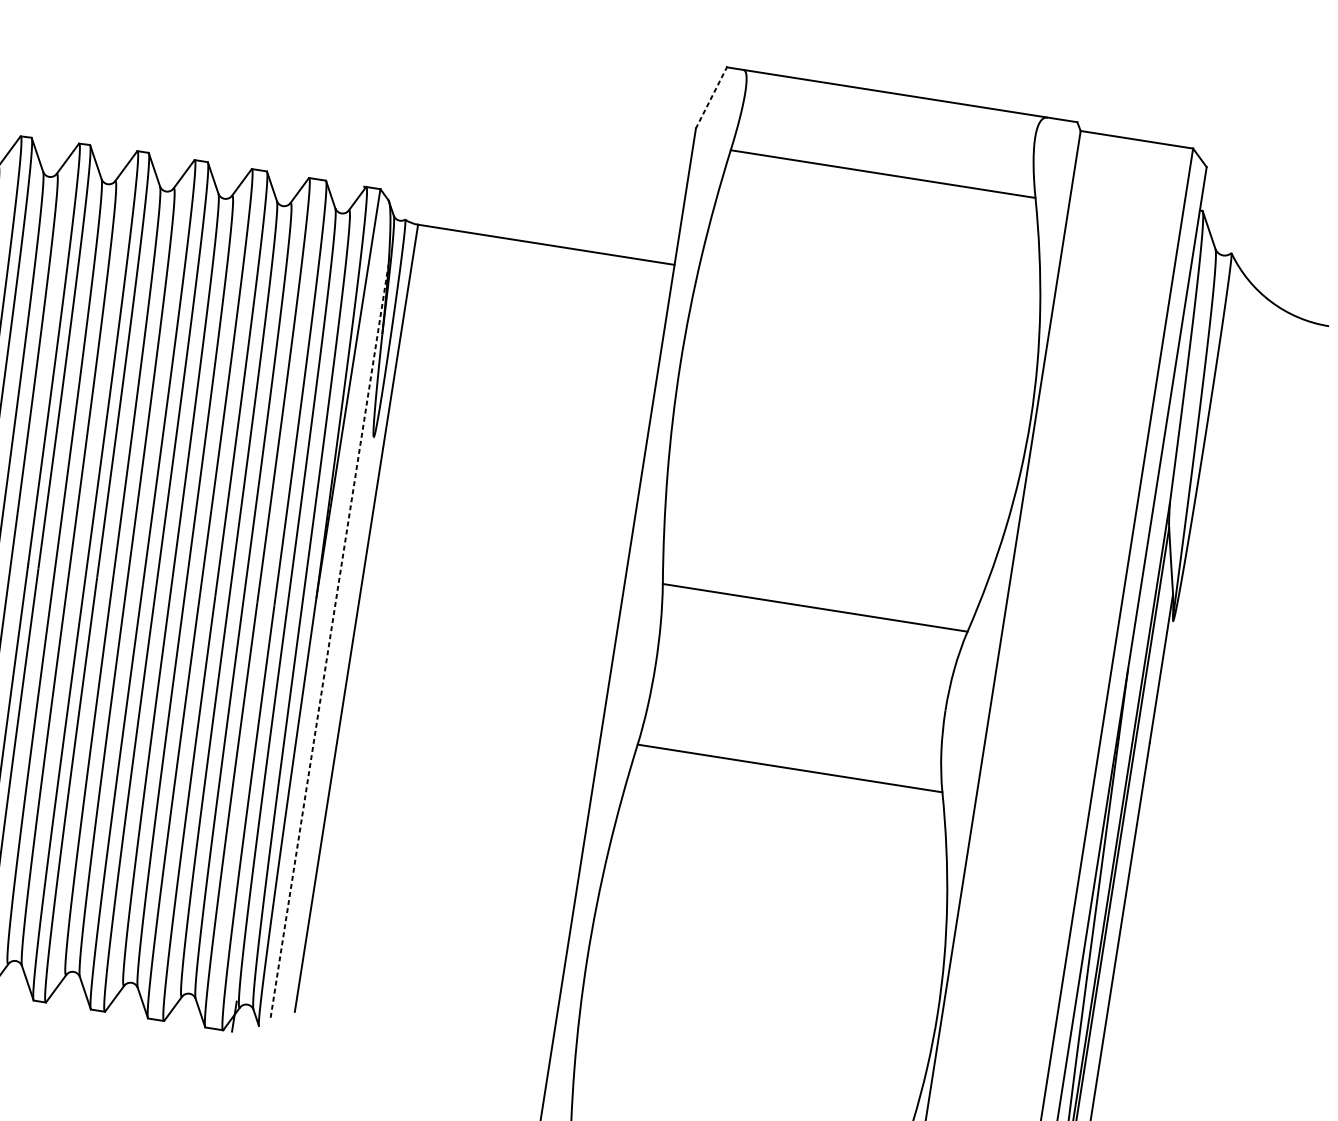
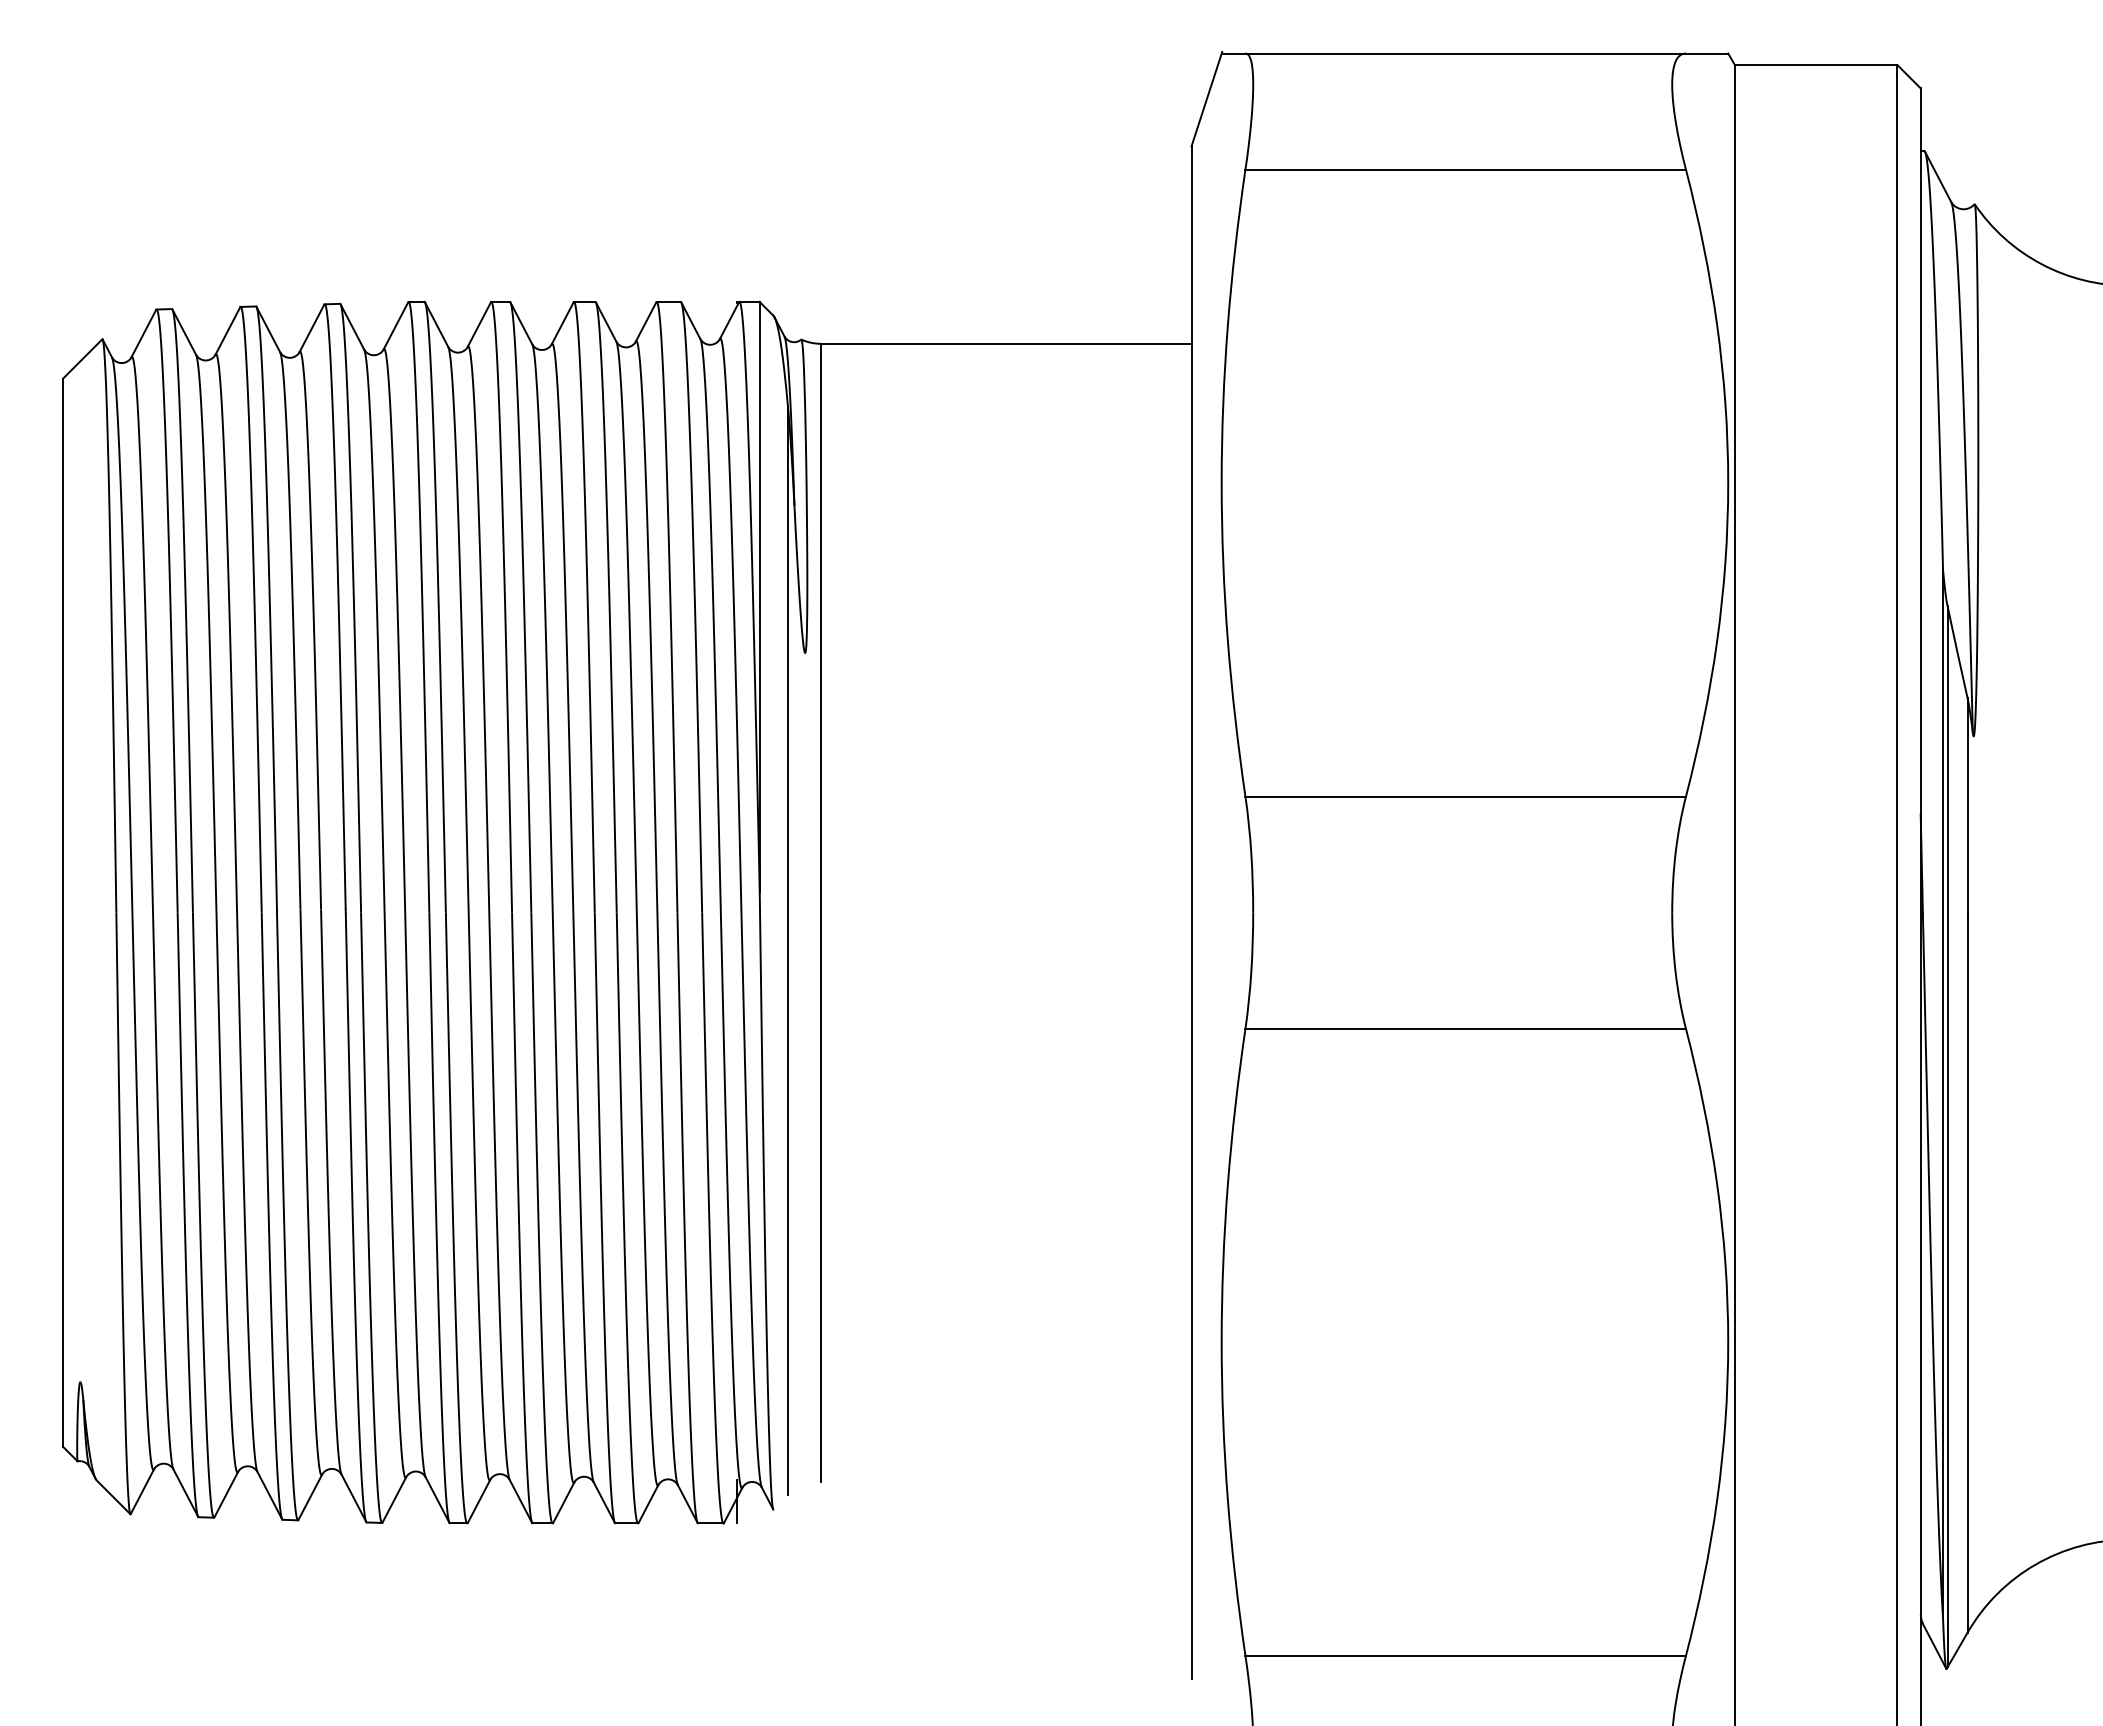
line: (711, 97) -> (1206, 99), dashed -> solid
line: (329, 640) -> (787, 950), dashed -> solid

